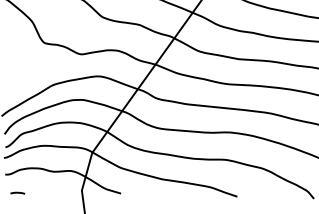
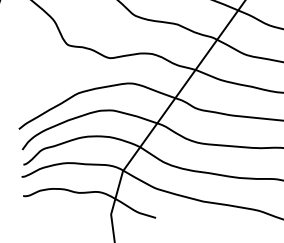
curve: (17, 192) -> (37, 216), removed

